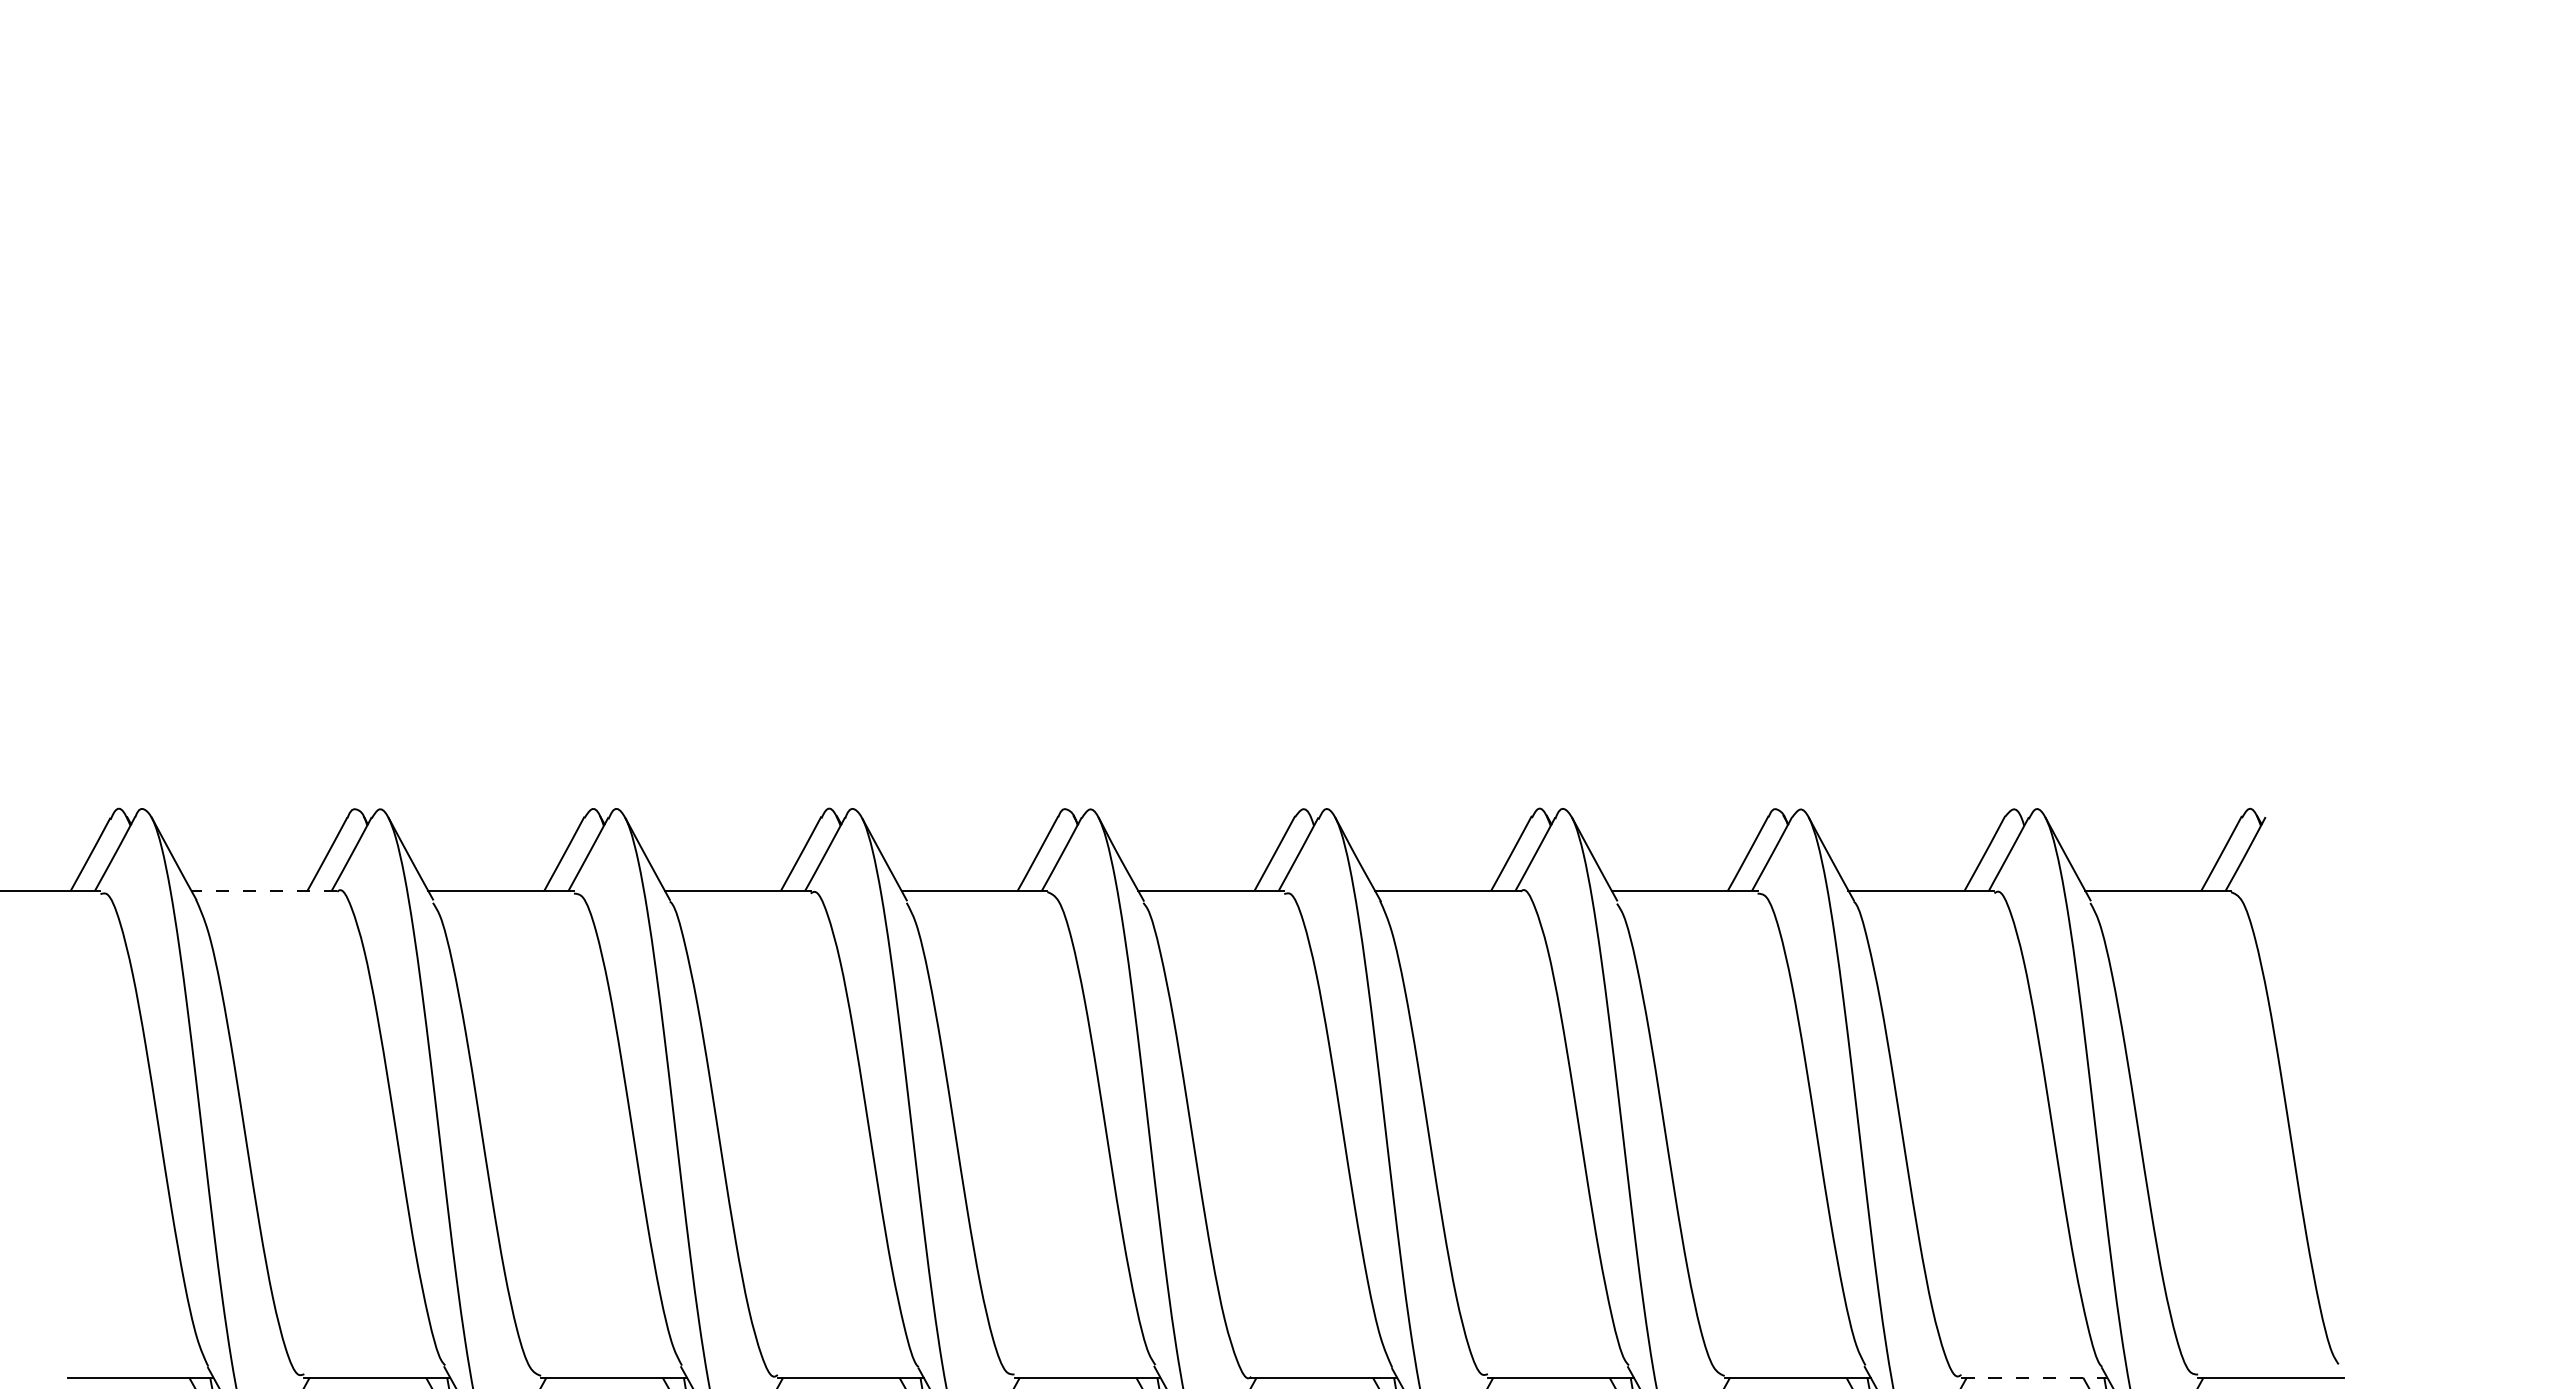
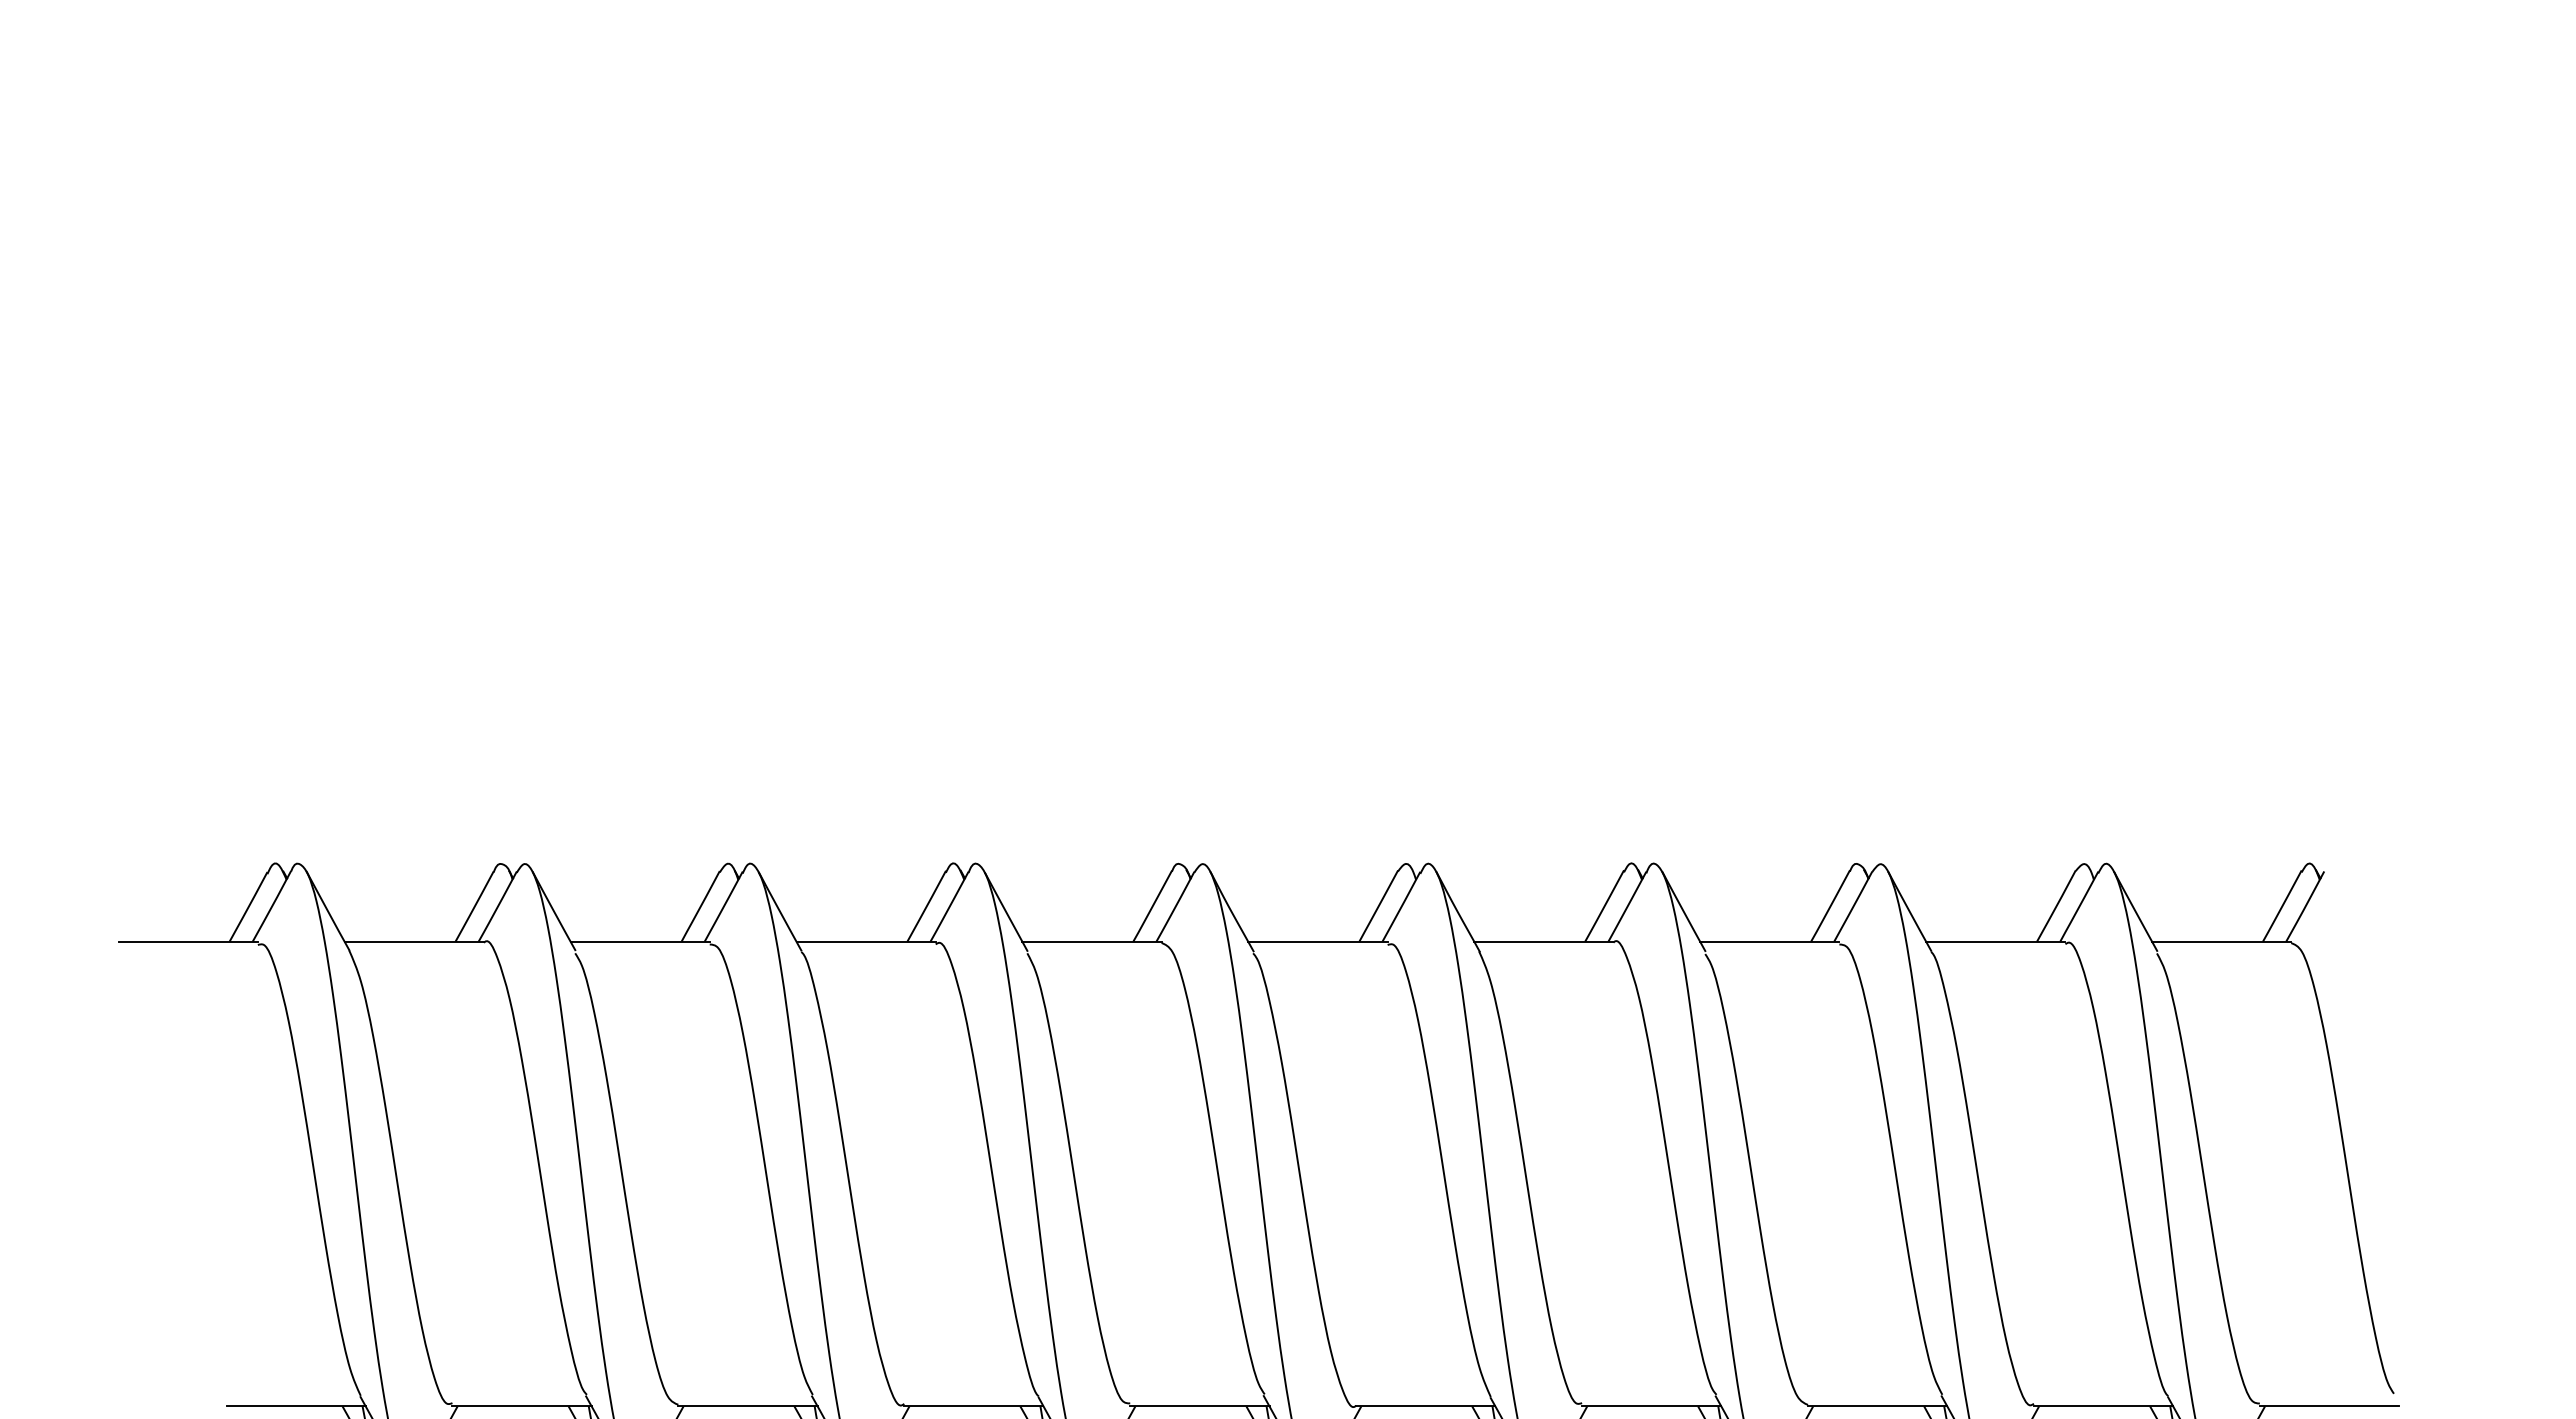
line: (264, 890) -> (414, 941), dashed -> solid
line: (2034, 1377) -> (2103, 1406), dashed -> solid

